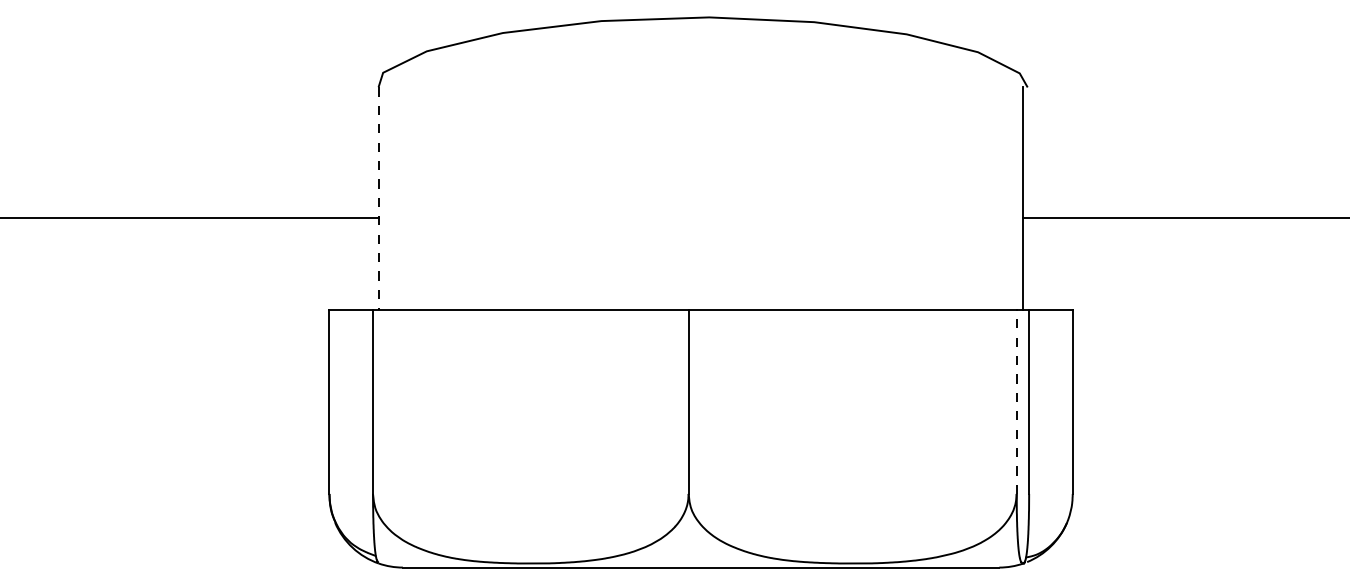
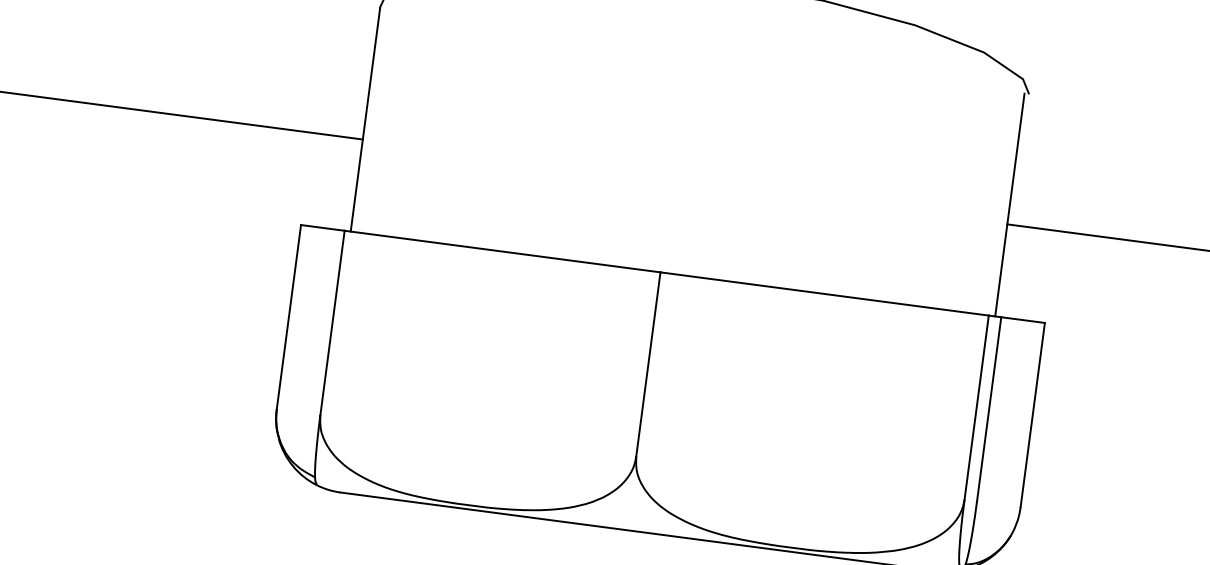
line: (379, 199) -> (365, 121), dashed -> solid
line: (1016, 401) -> (976, 407), dashed -> solid

